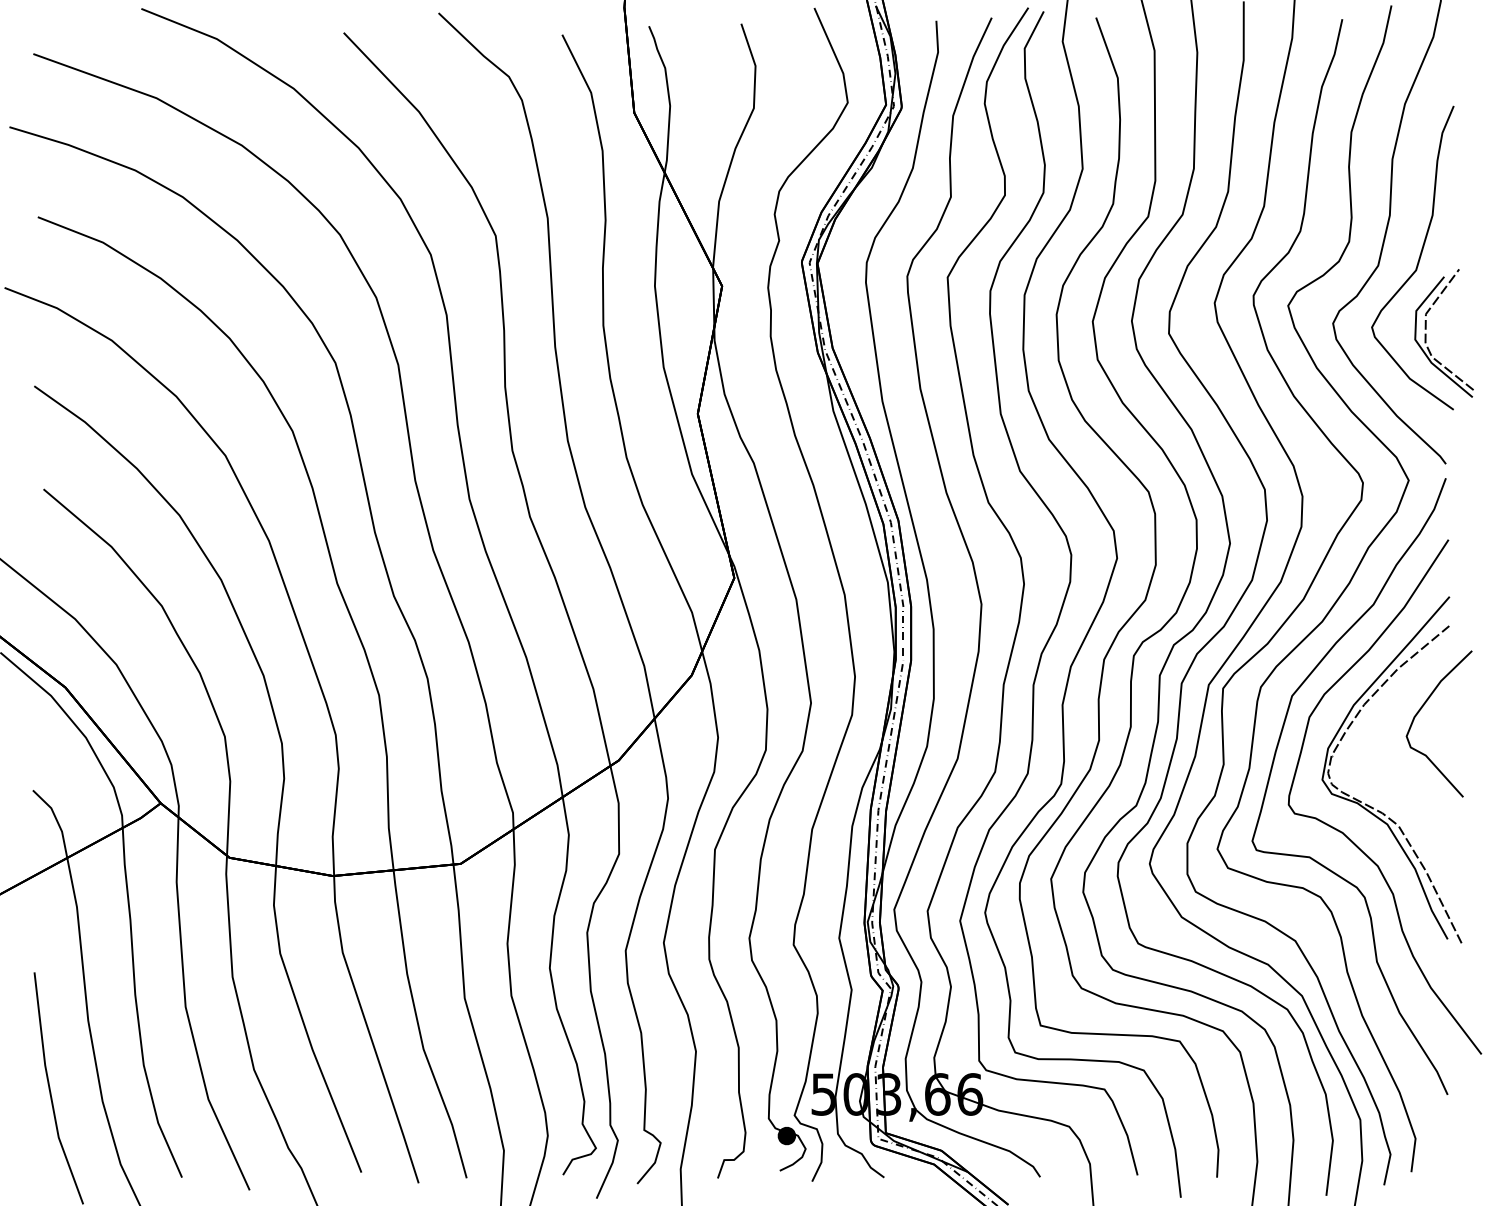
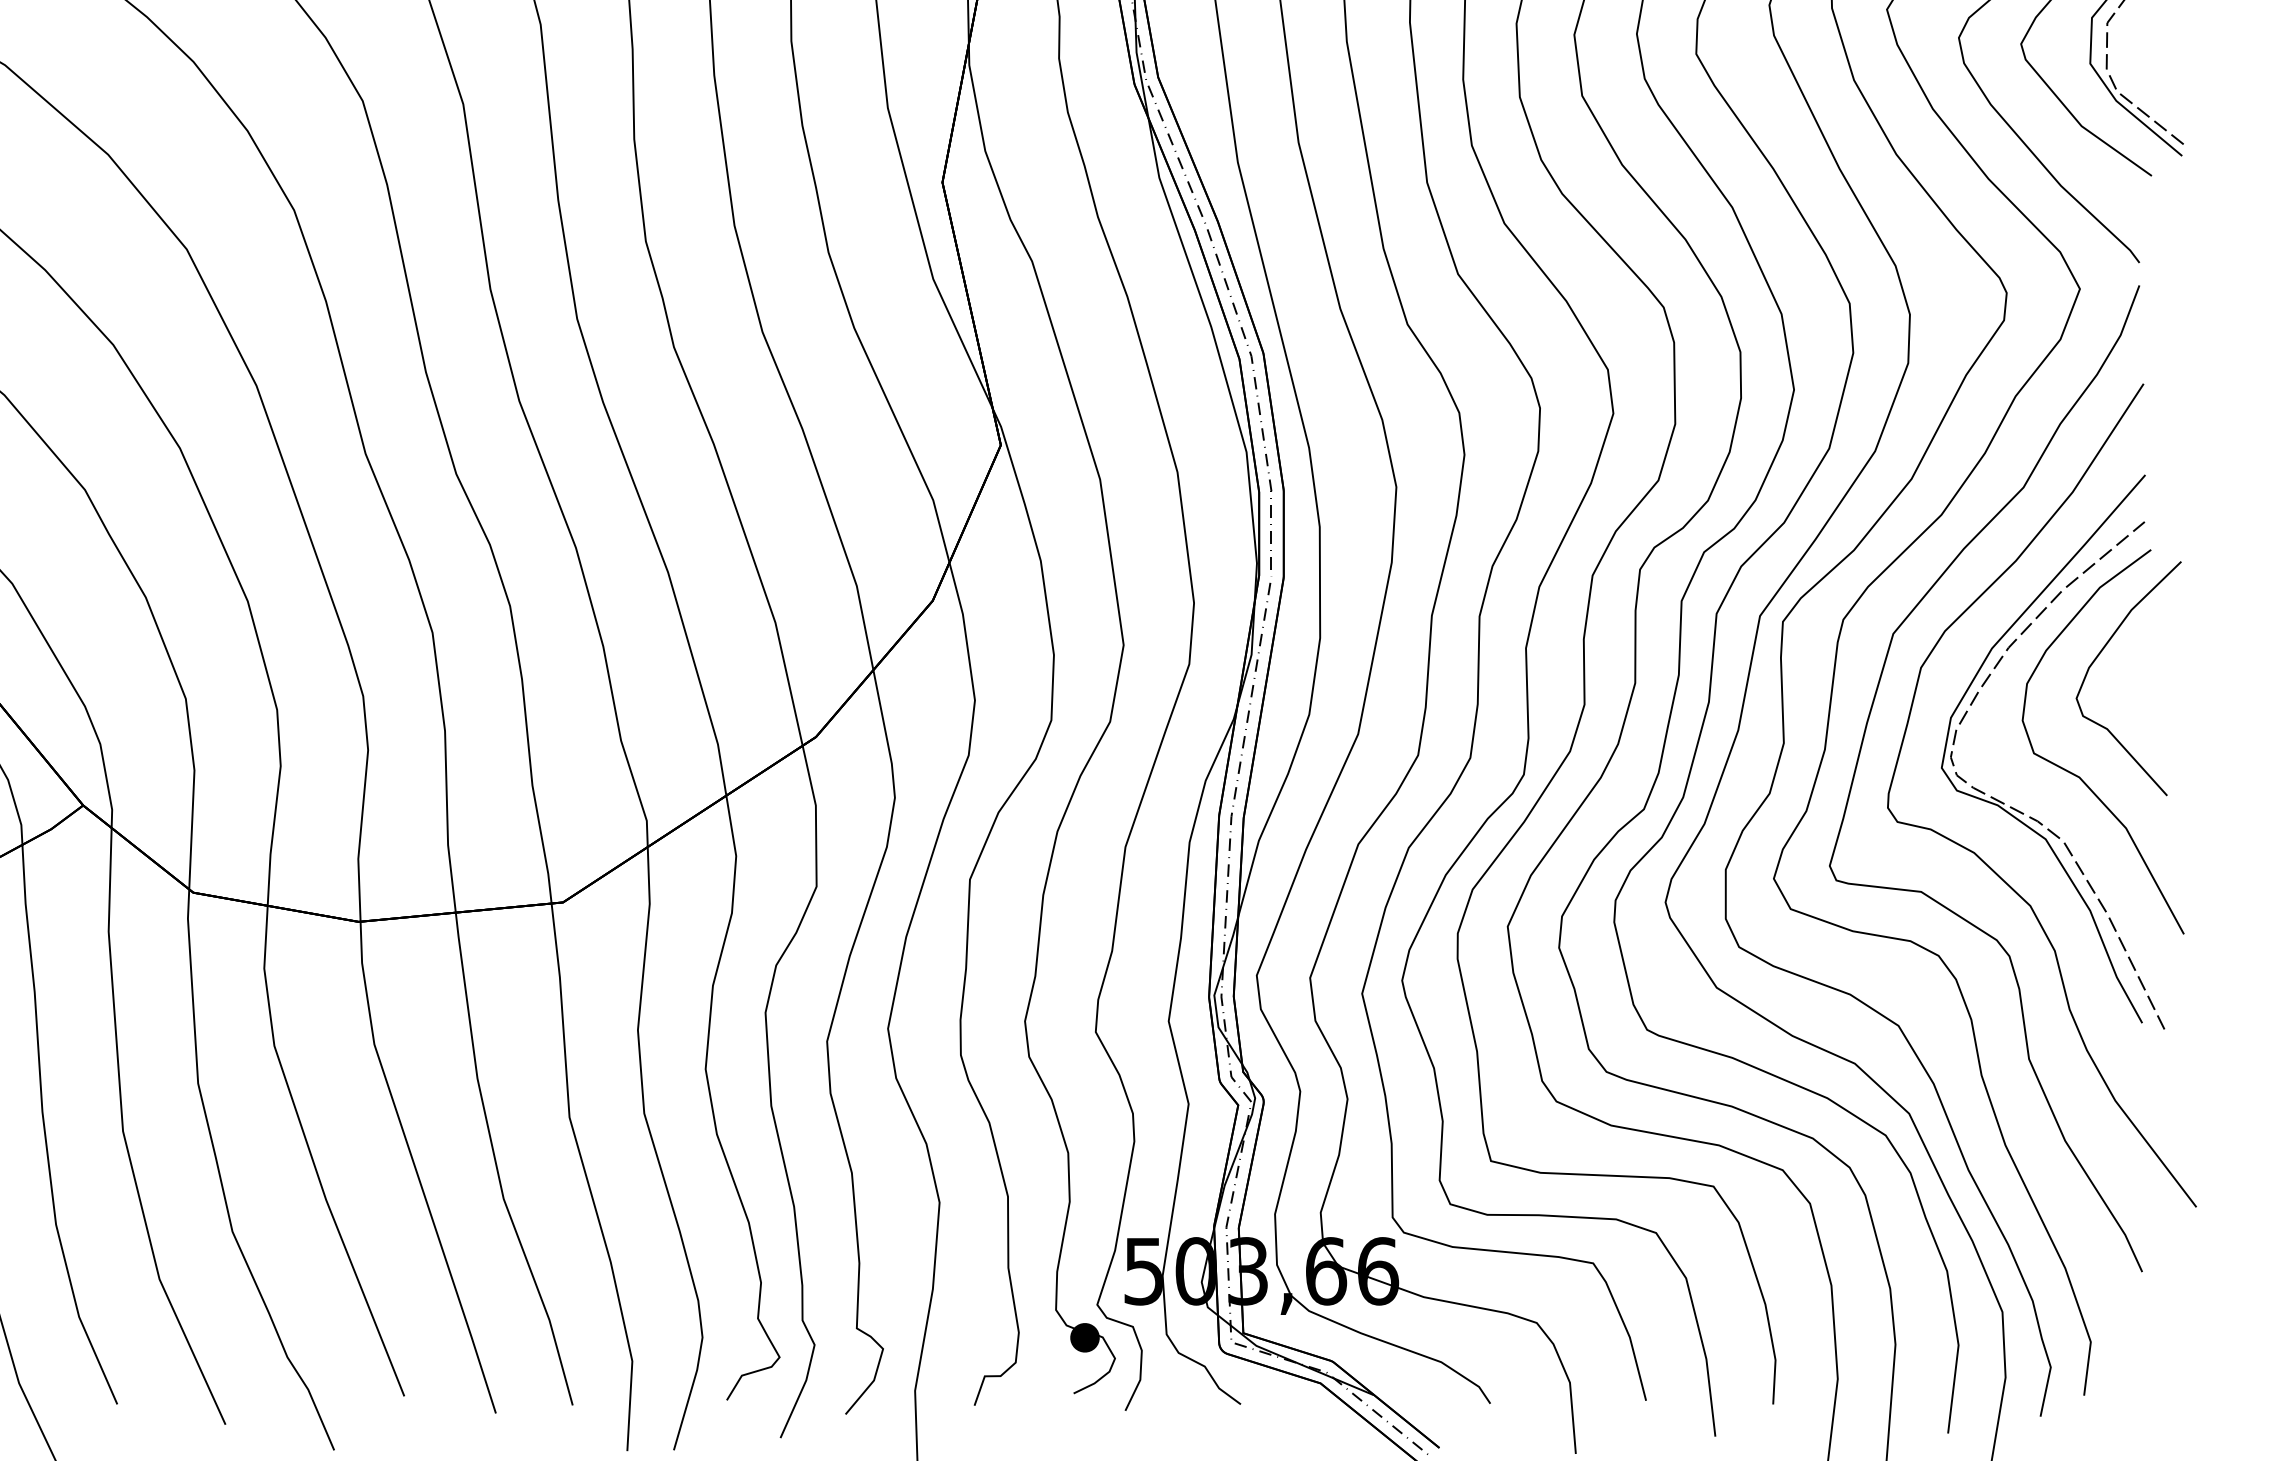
curve: (1408, 784) -> (2079, 775), added

